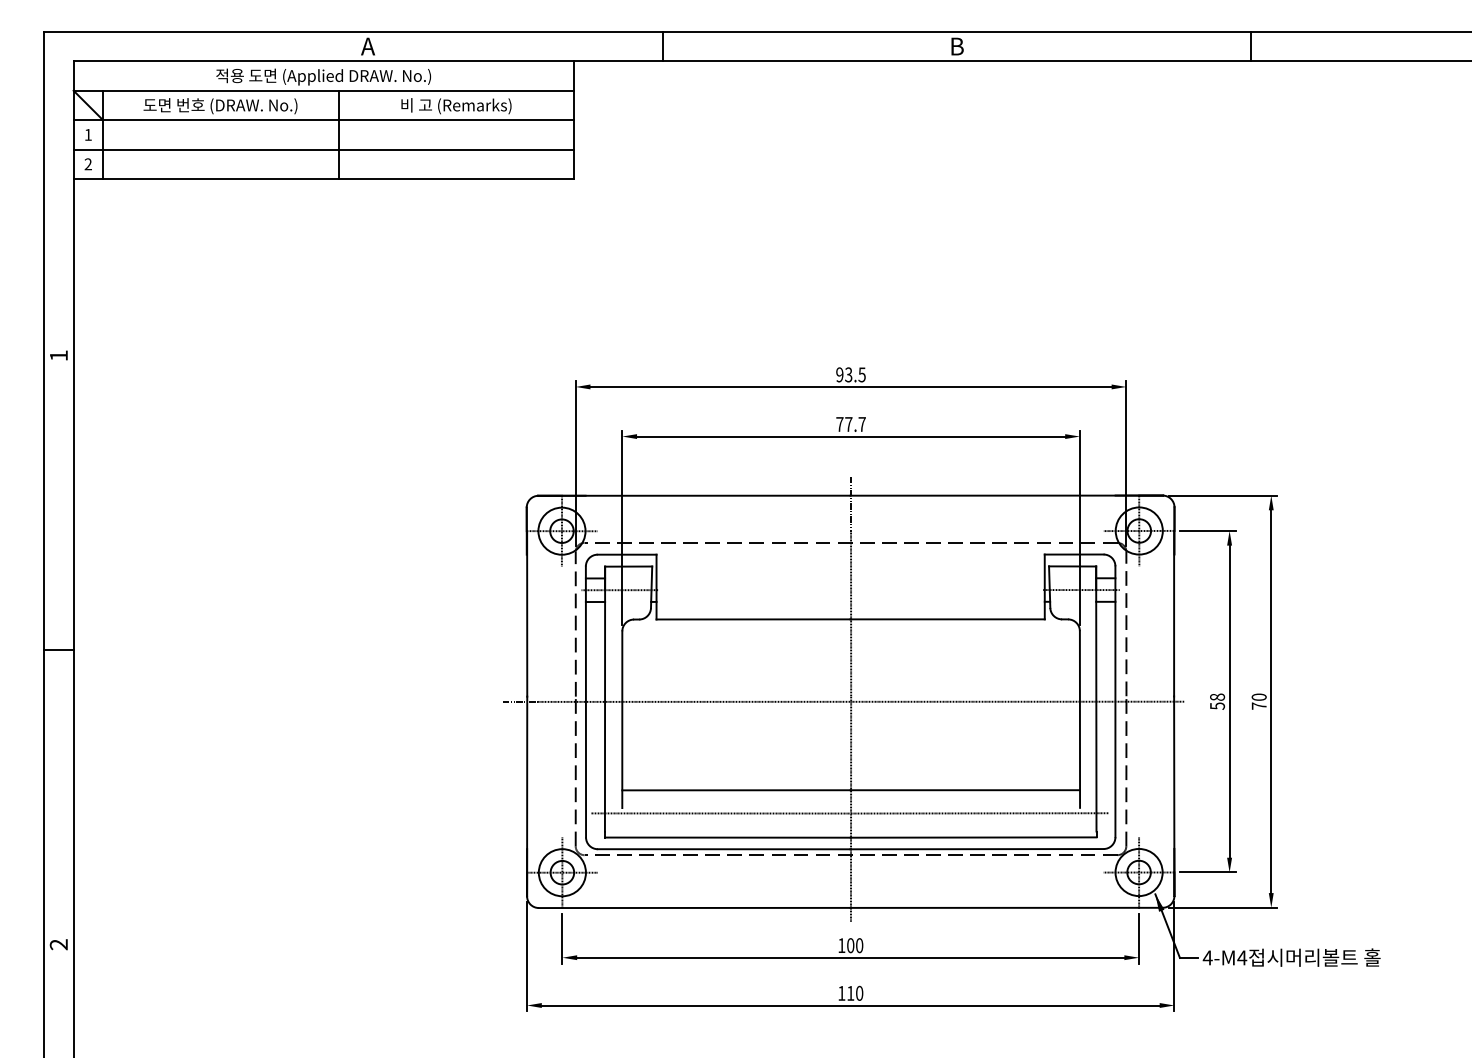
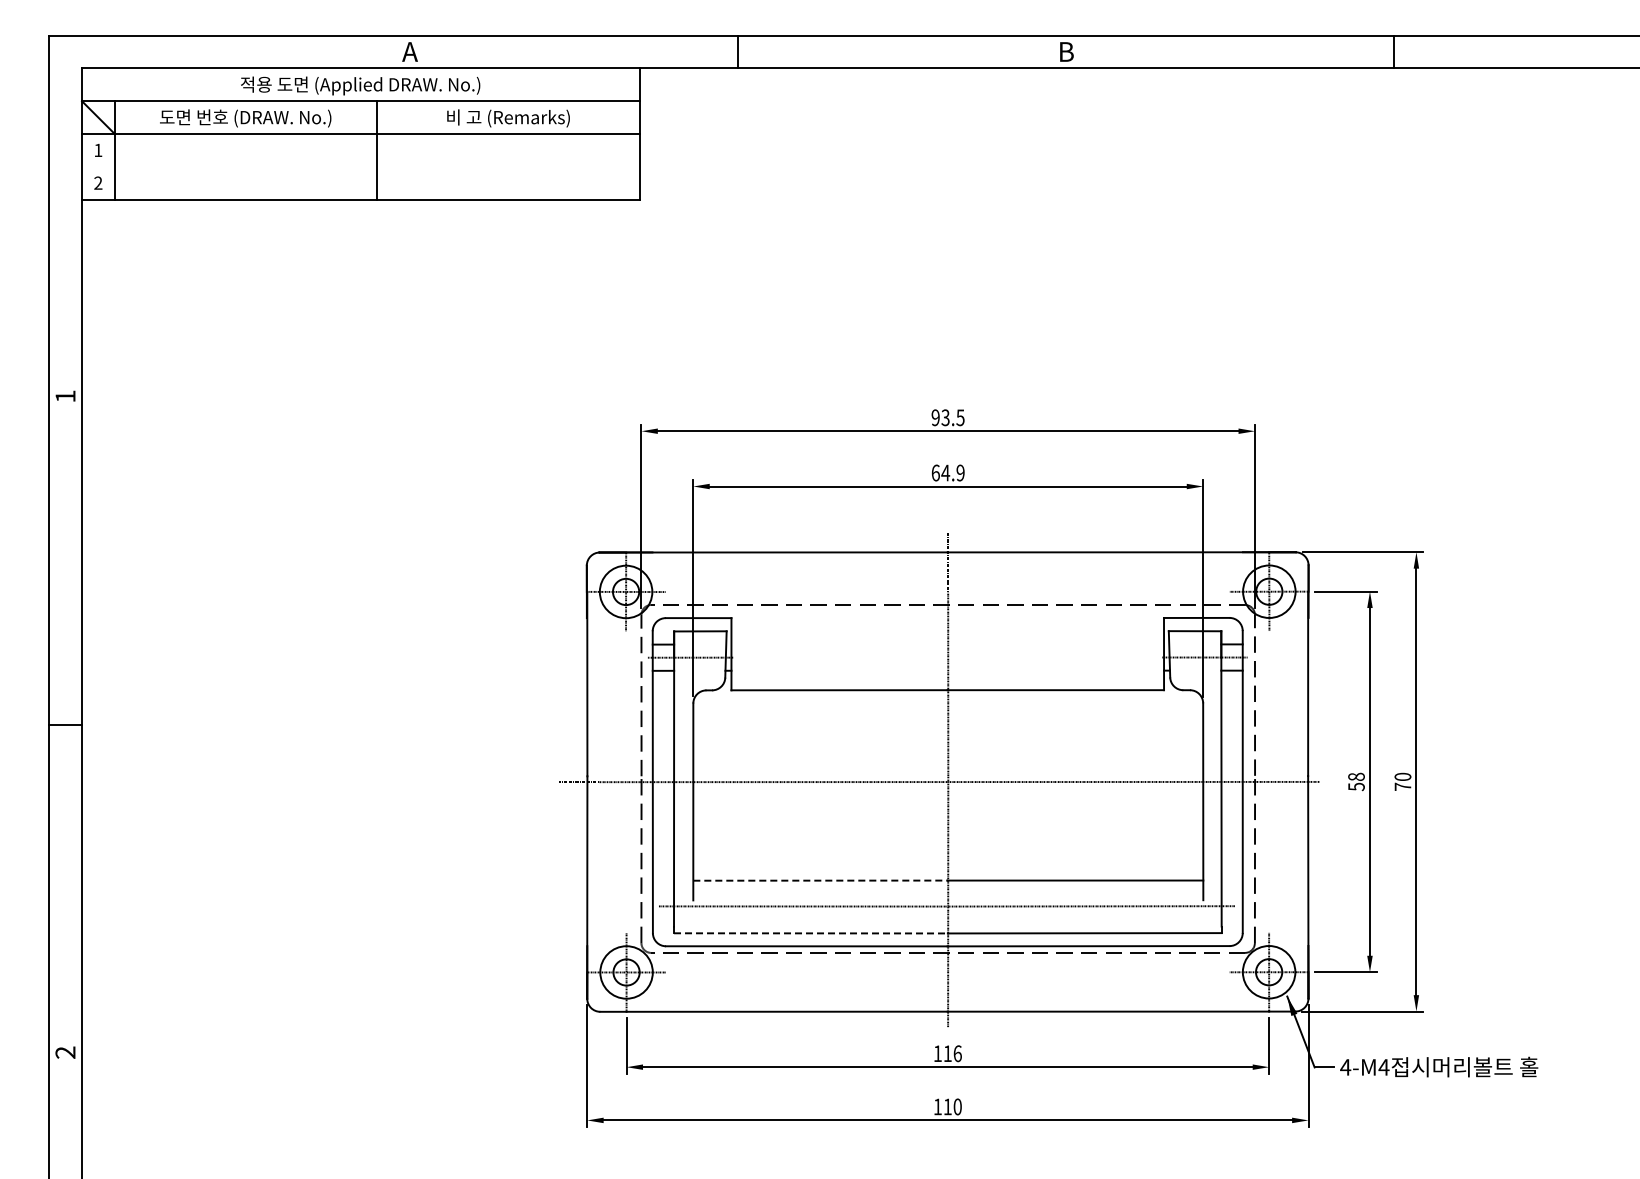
line: (323, 149) -> (360, 166), removed
text: (850, 423) -> (947, 472), 77.7 -> 64.9
line: (737, 790) -> (821, 880), solid -> dashed
line: (727, 837) -> (810, 933), solid -> dashed
text: (854, 945) -> (952, 1053), 100 -> 116

